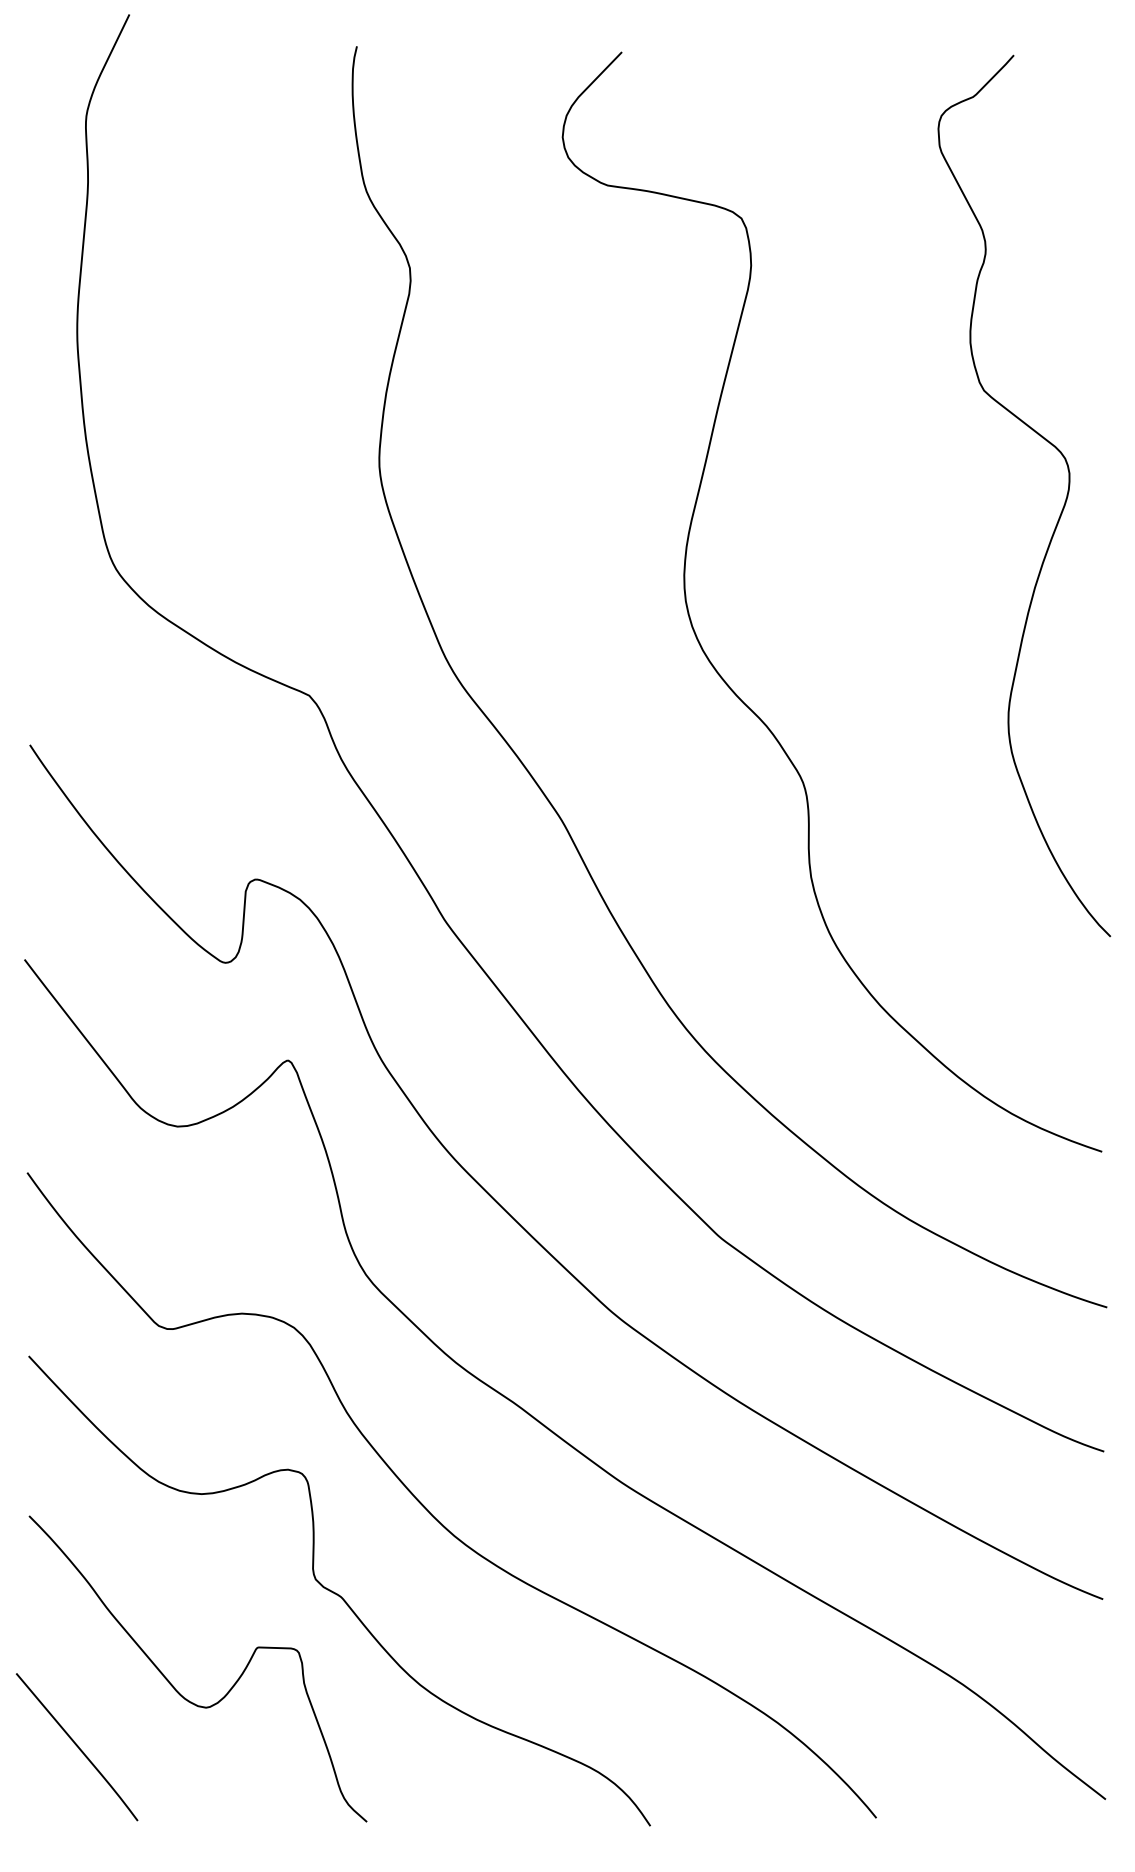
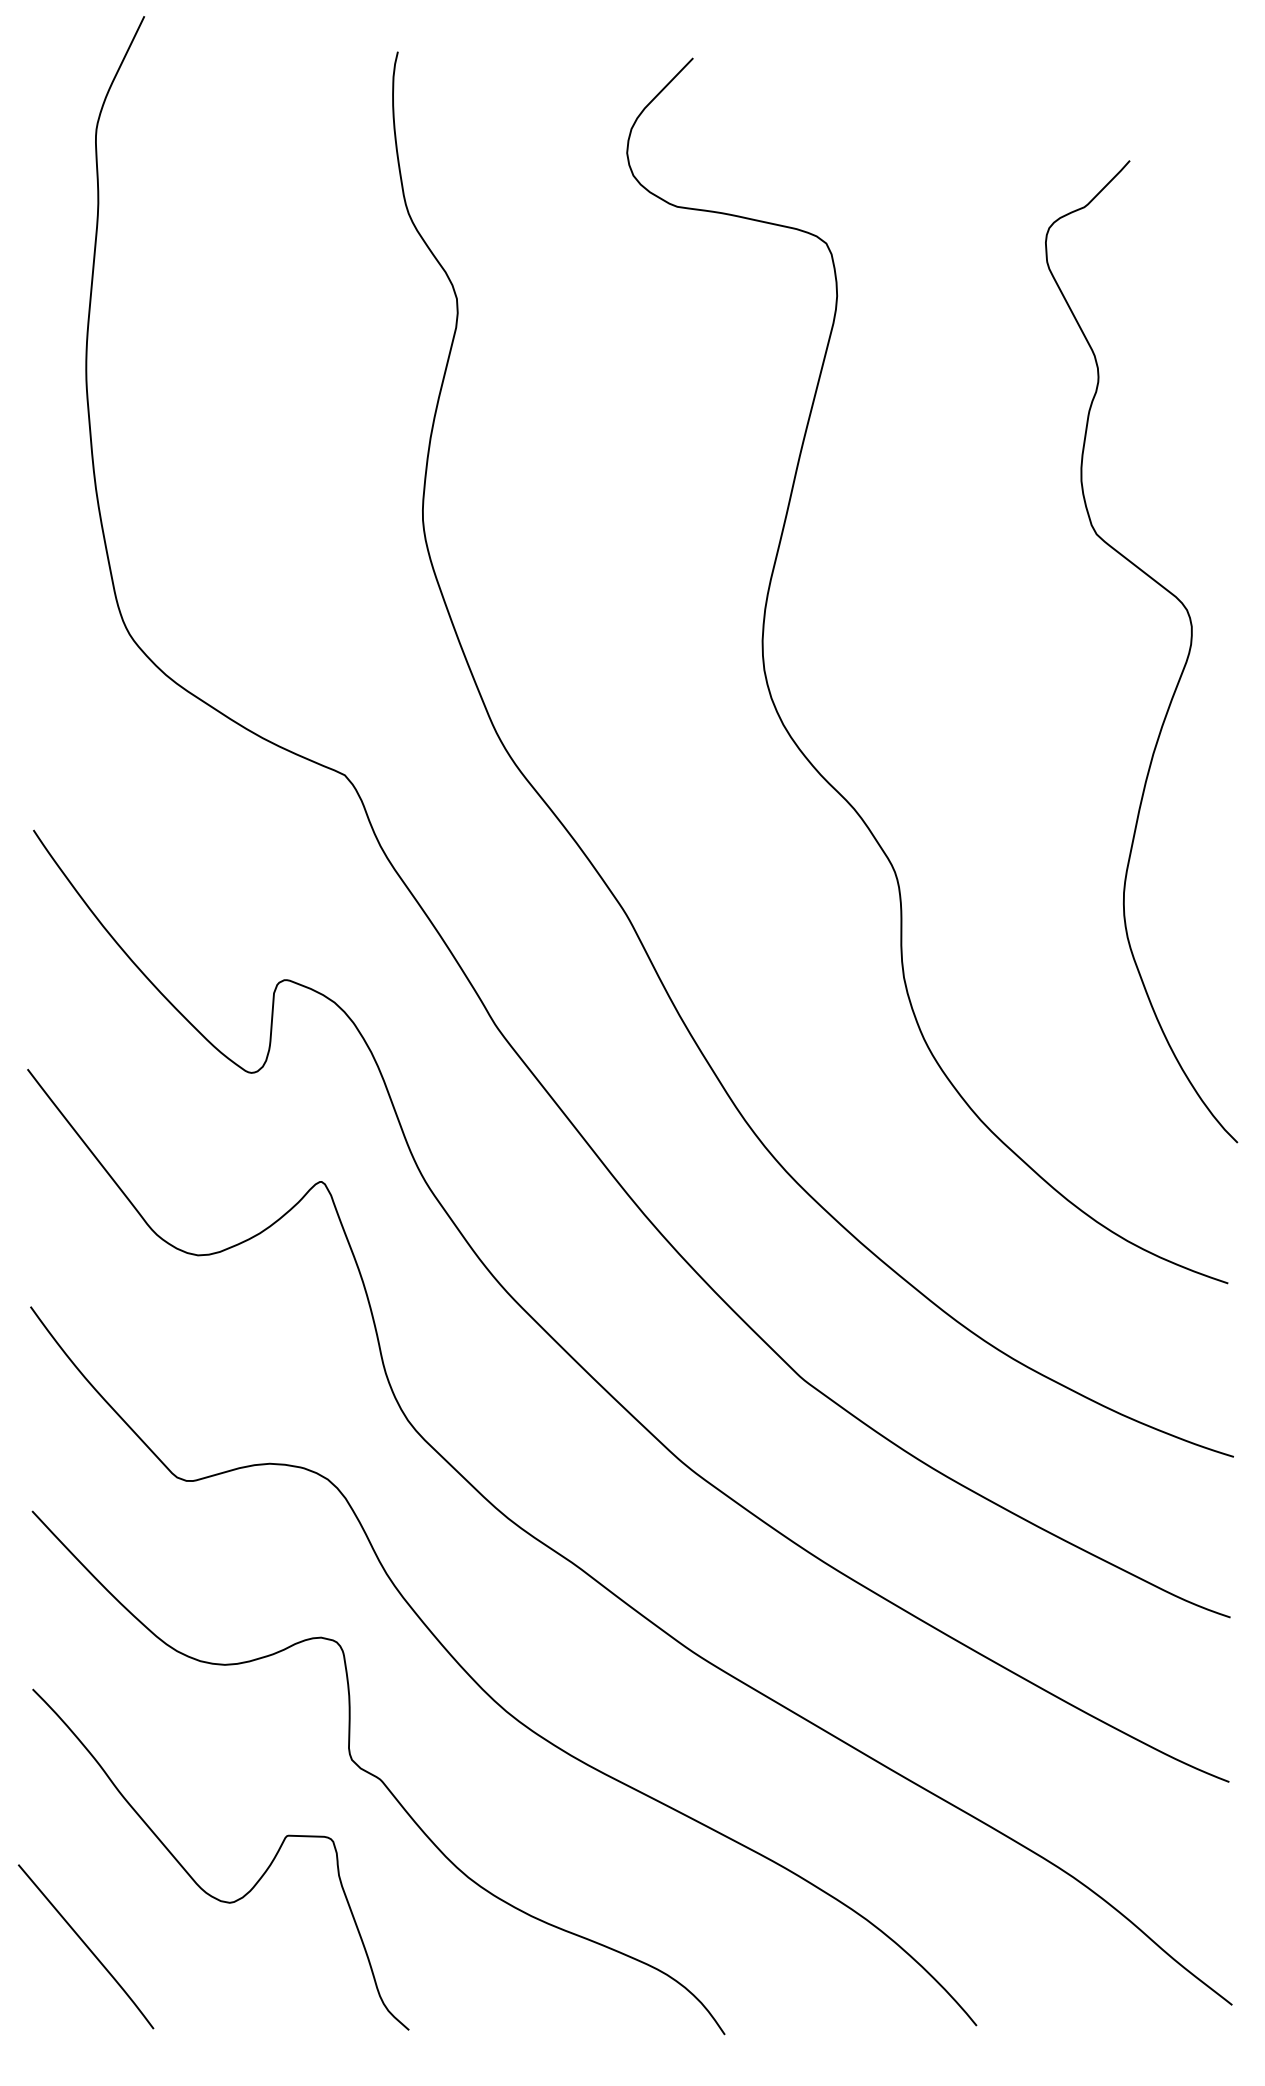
curve: (1062, 509) -> (1183, 666), moved

